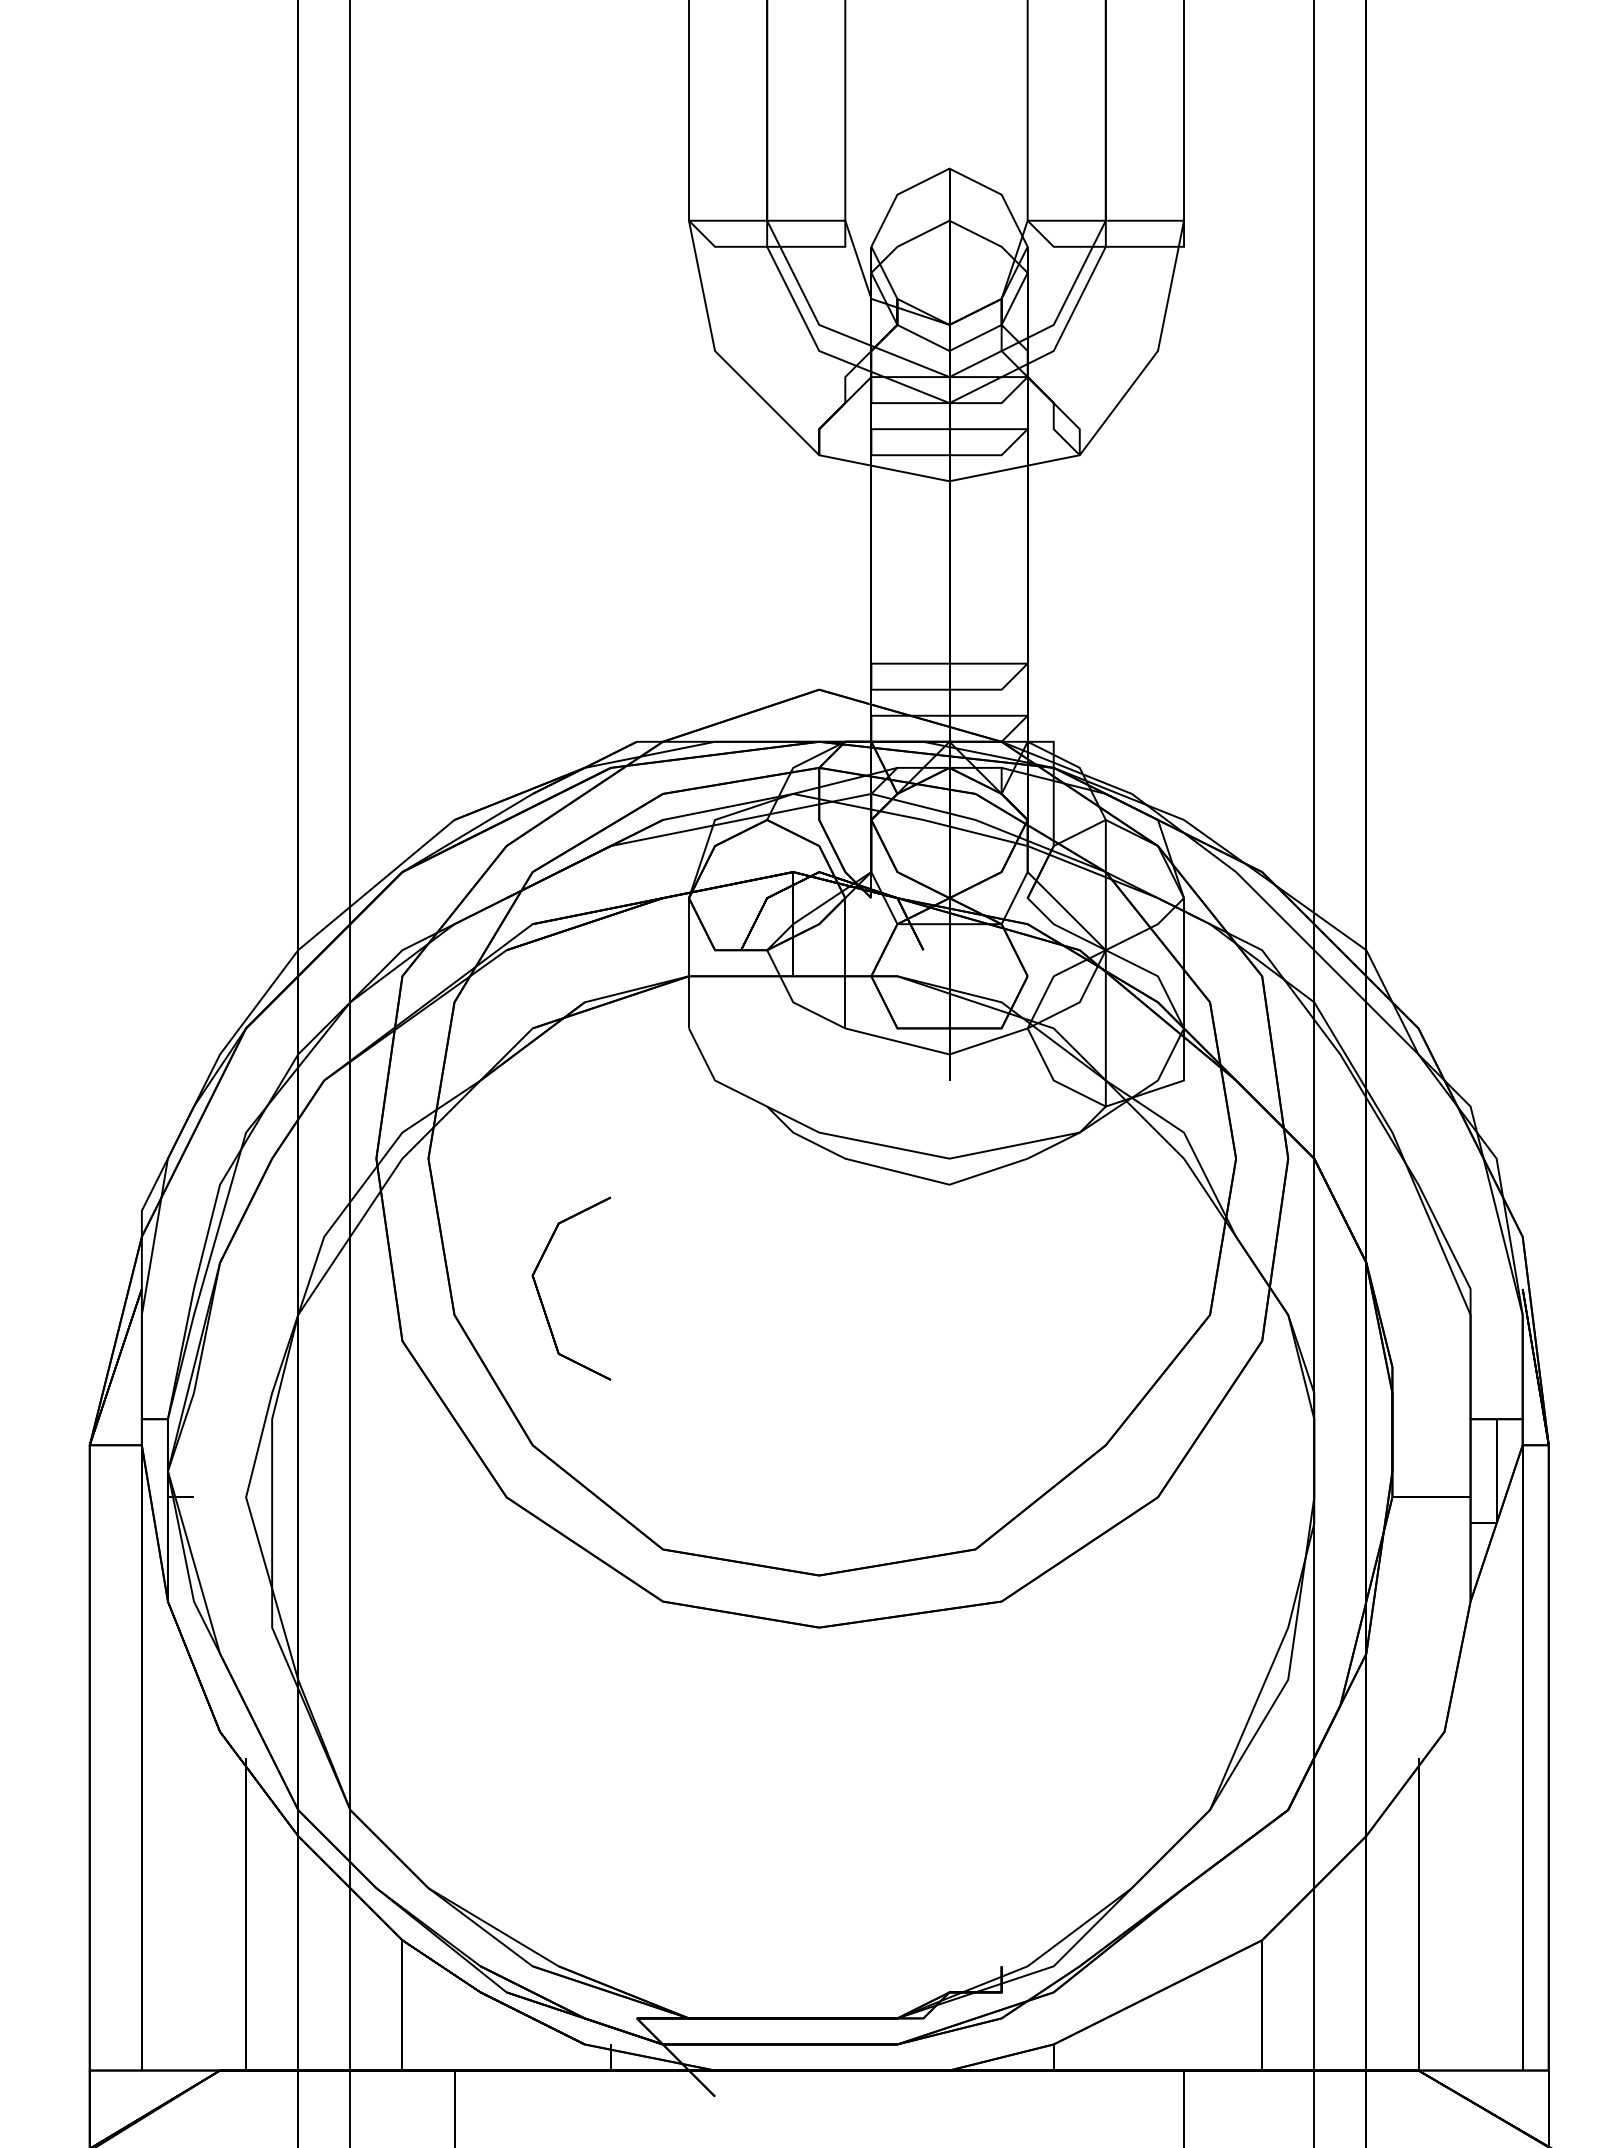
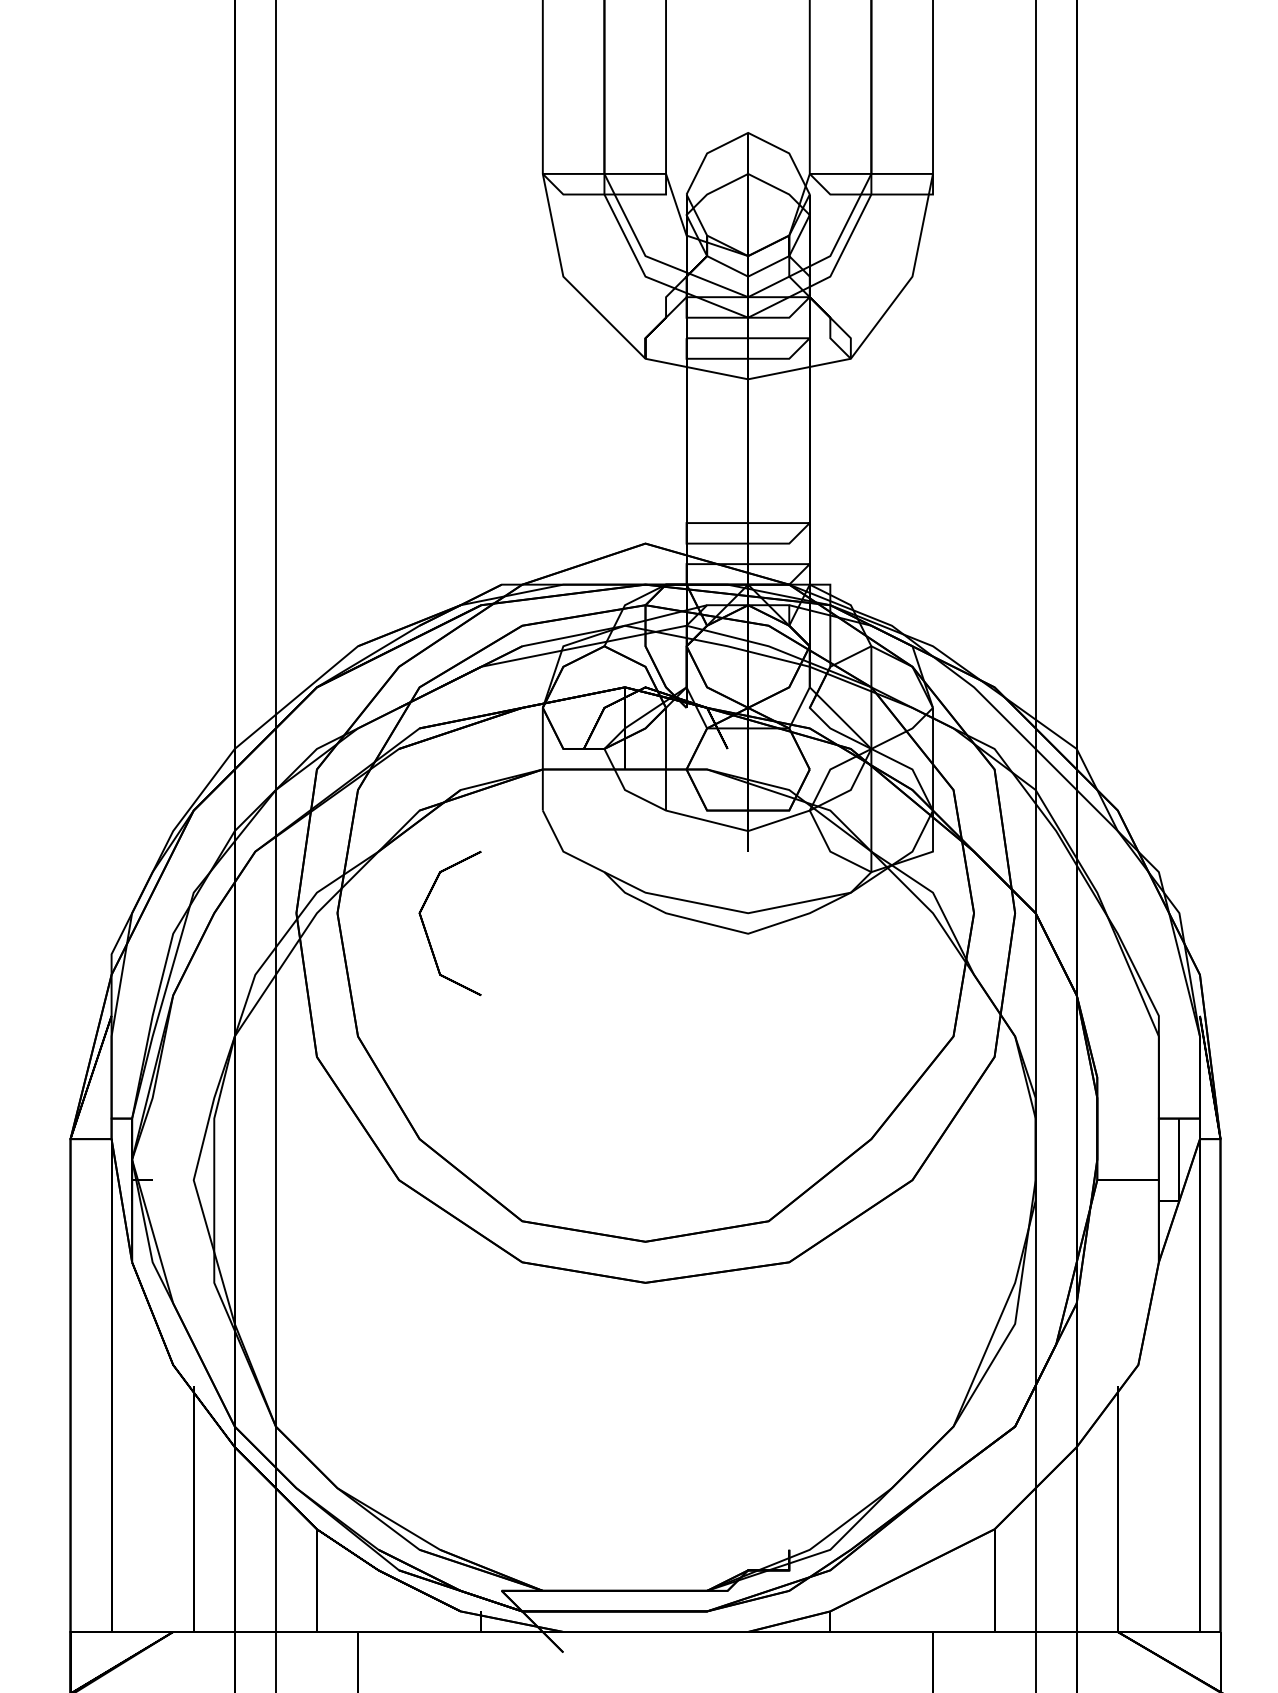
part: (541, 1298) -> (426, 931), moved

